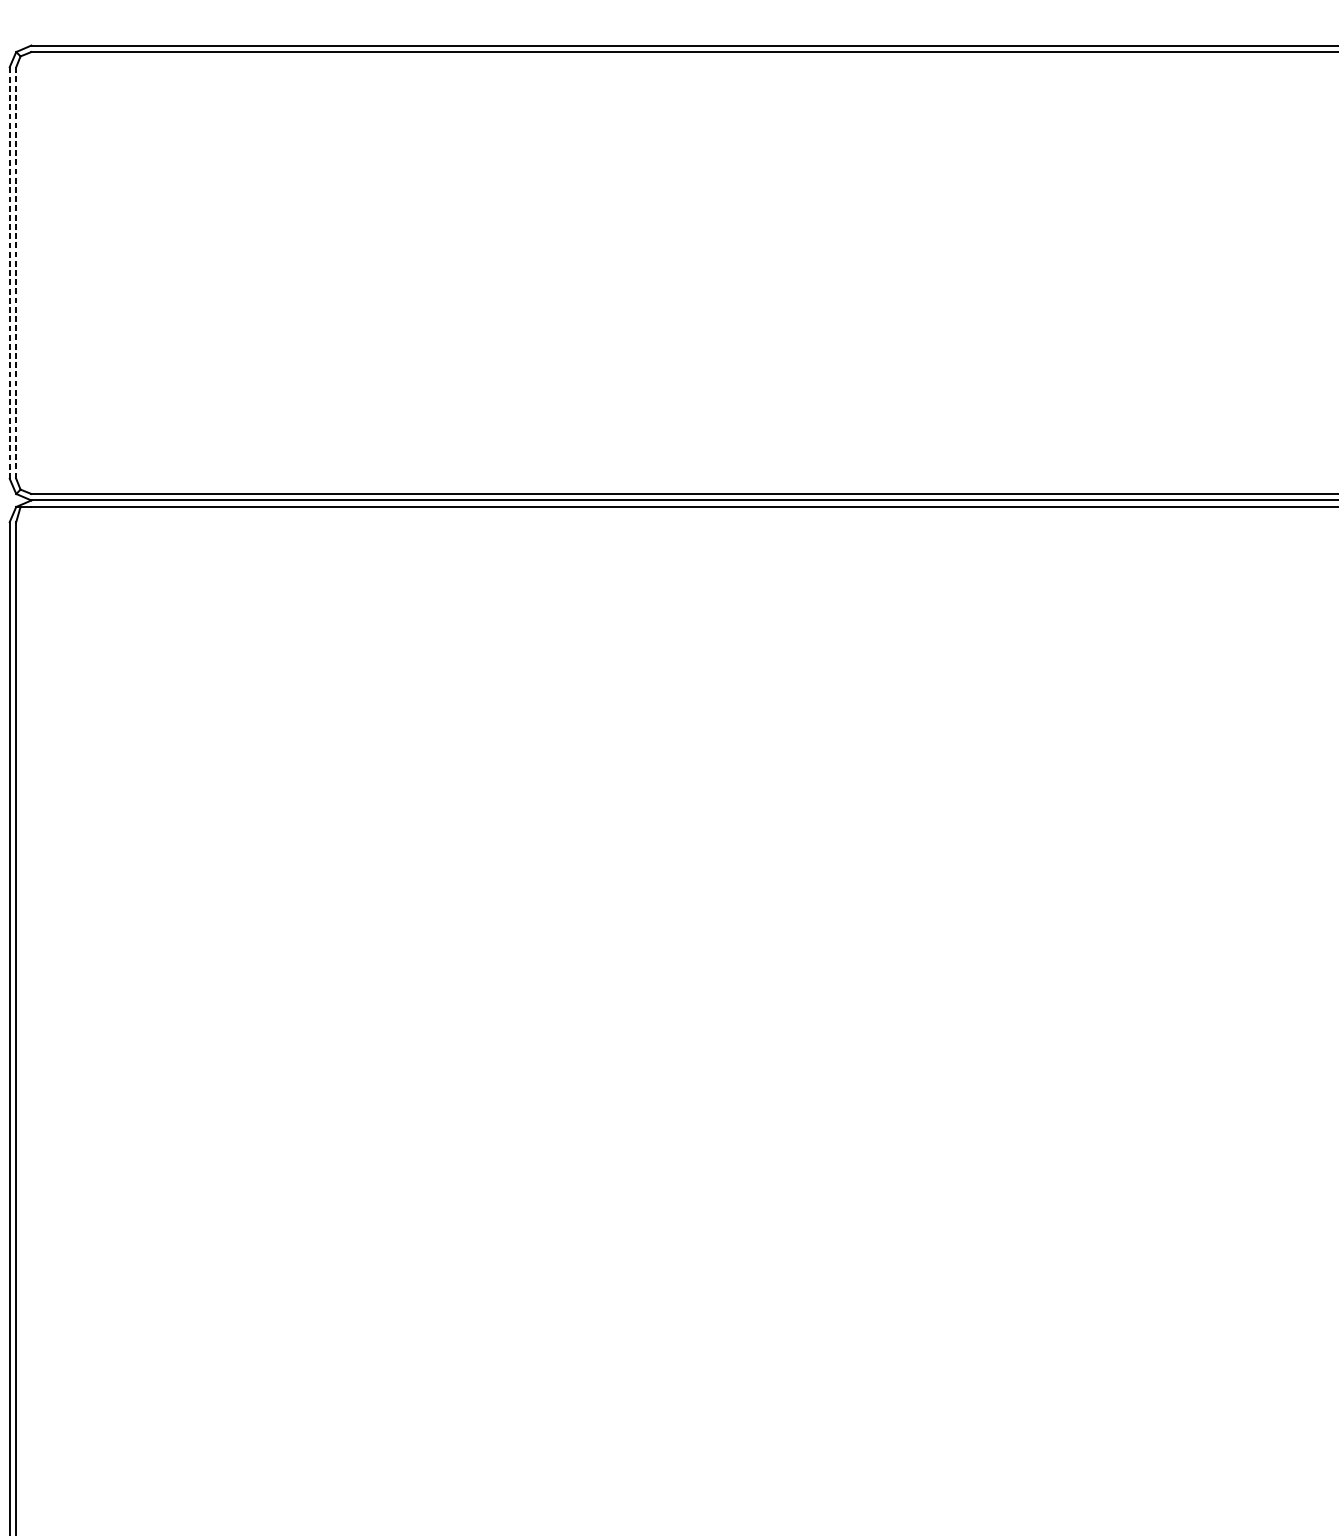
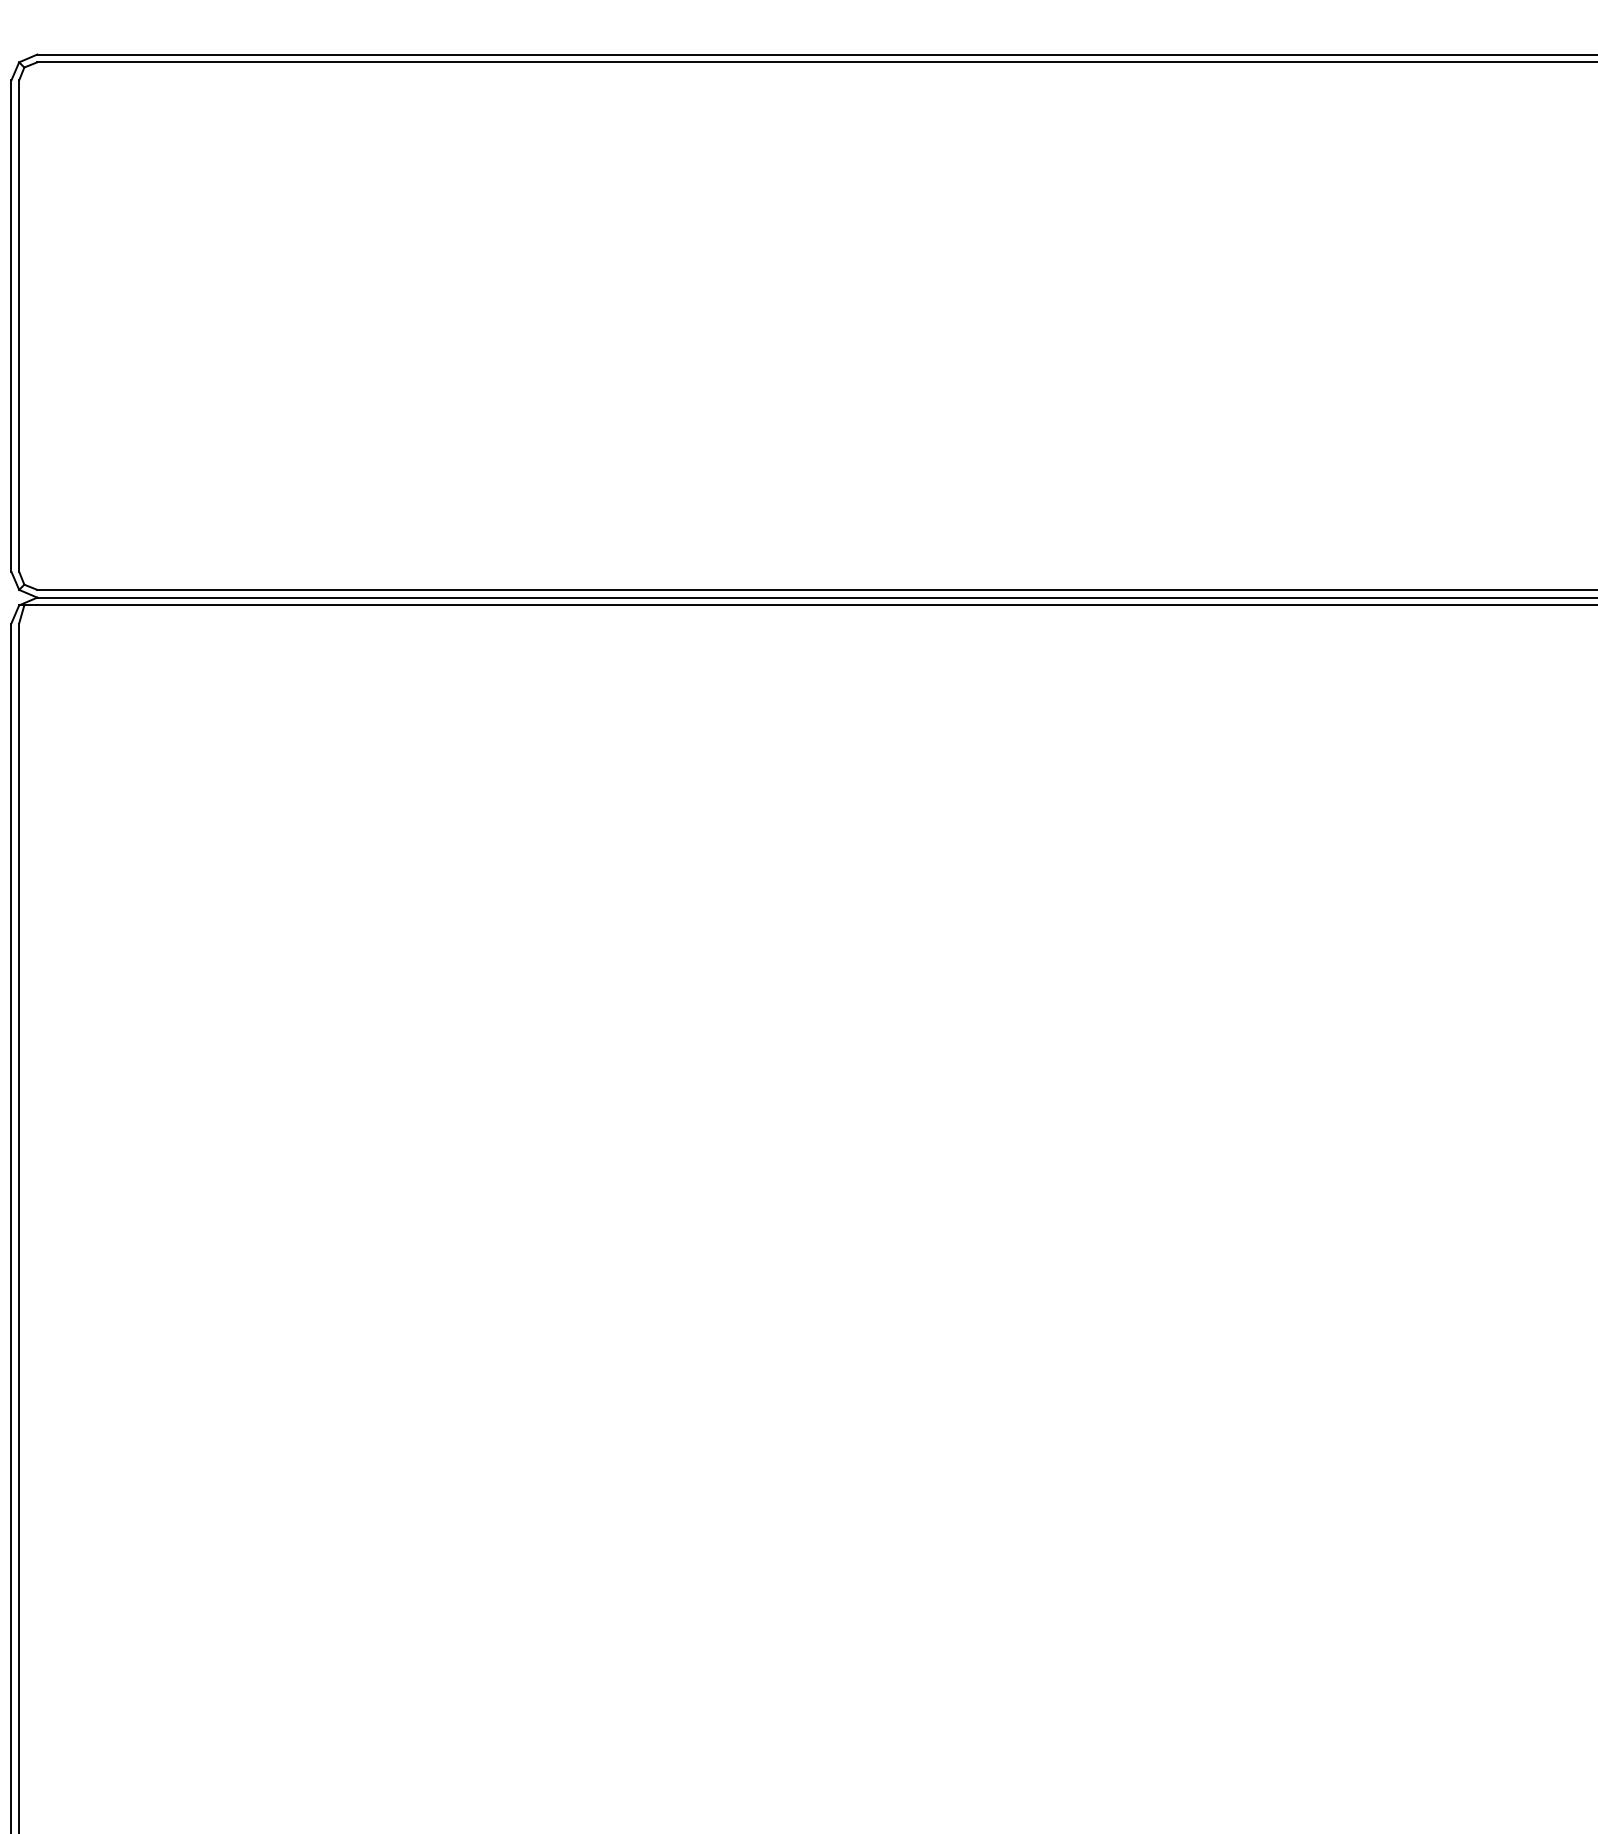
line: (9, 273) -> (11, 326), dashed -> solid
line: (16, 273) -> (19, 326), dashed -> solid

